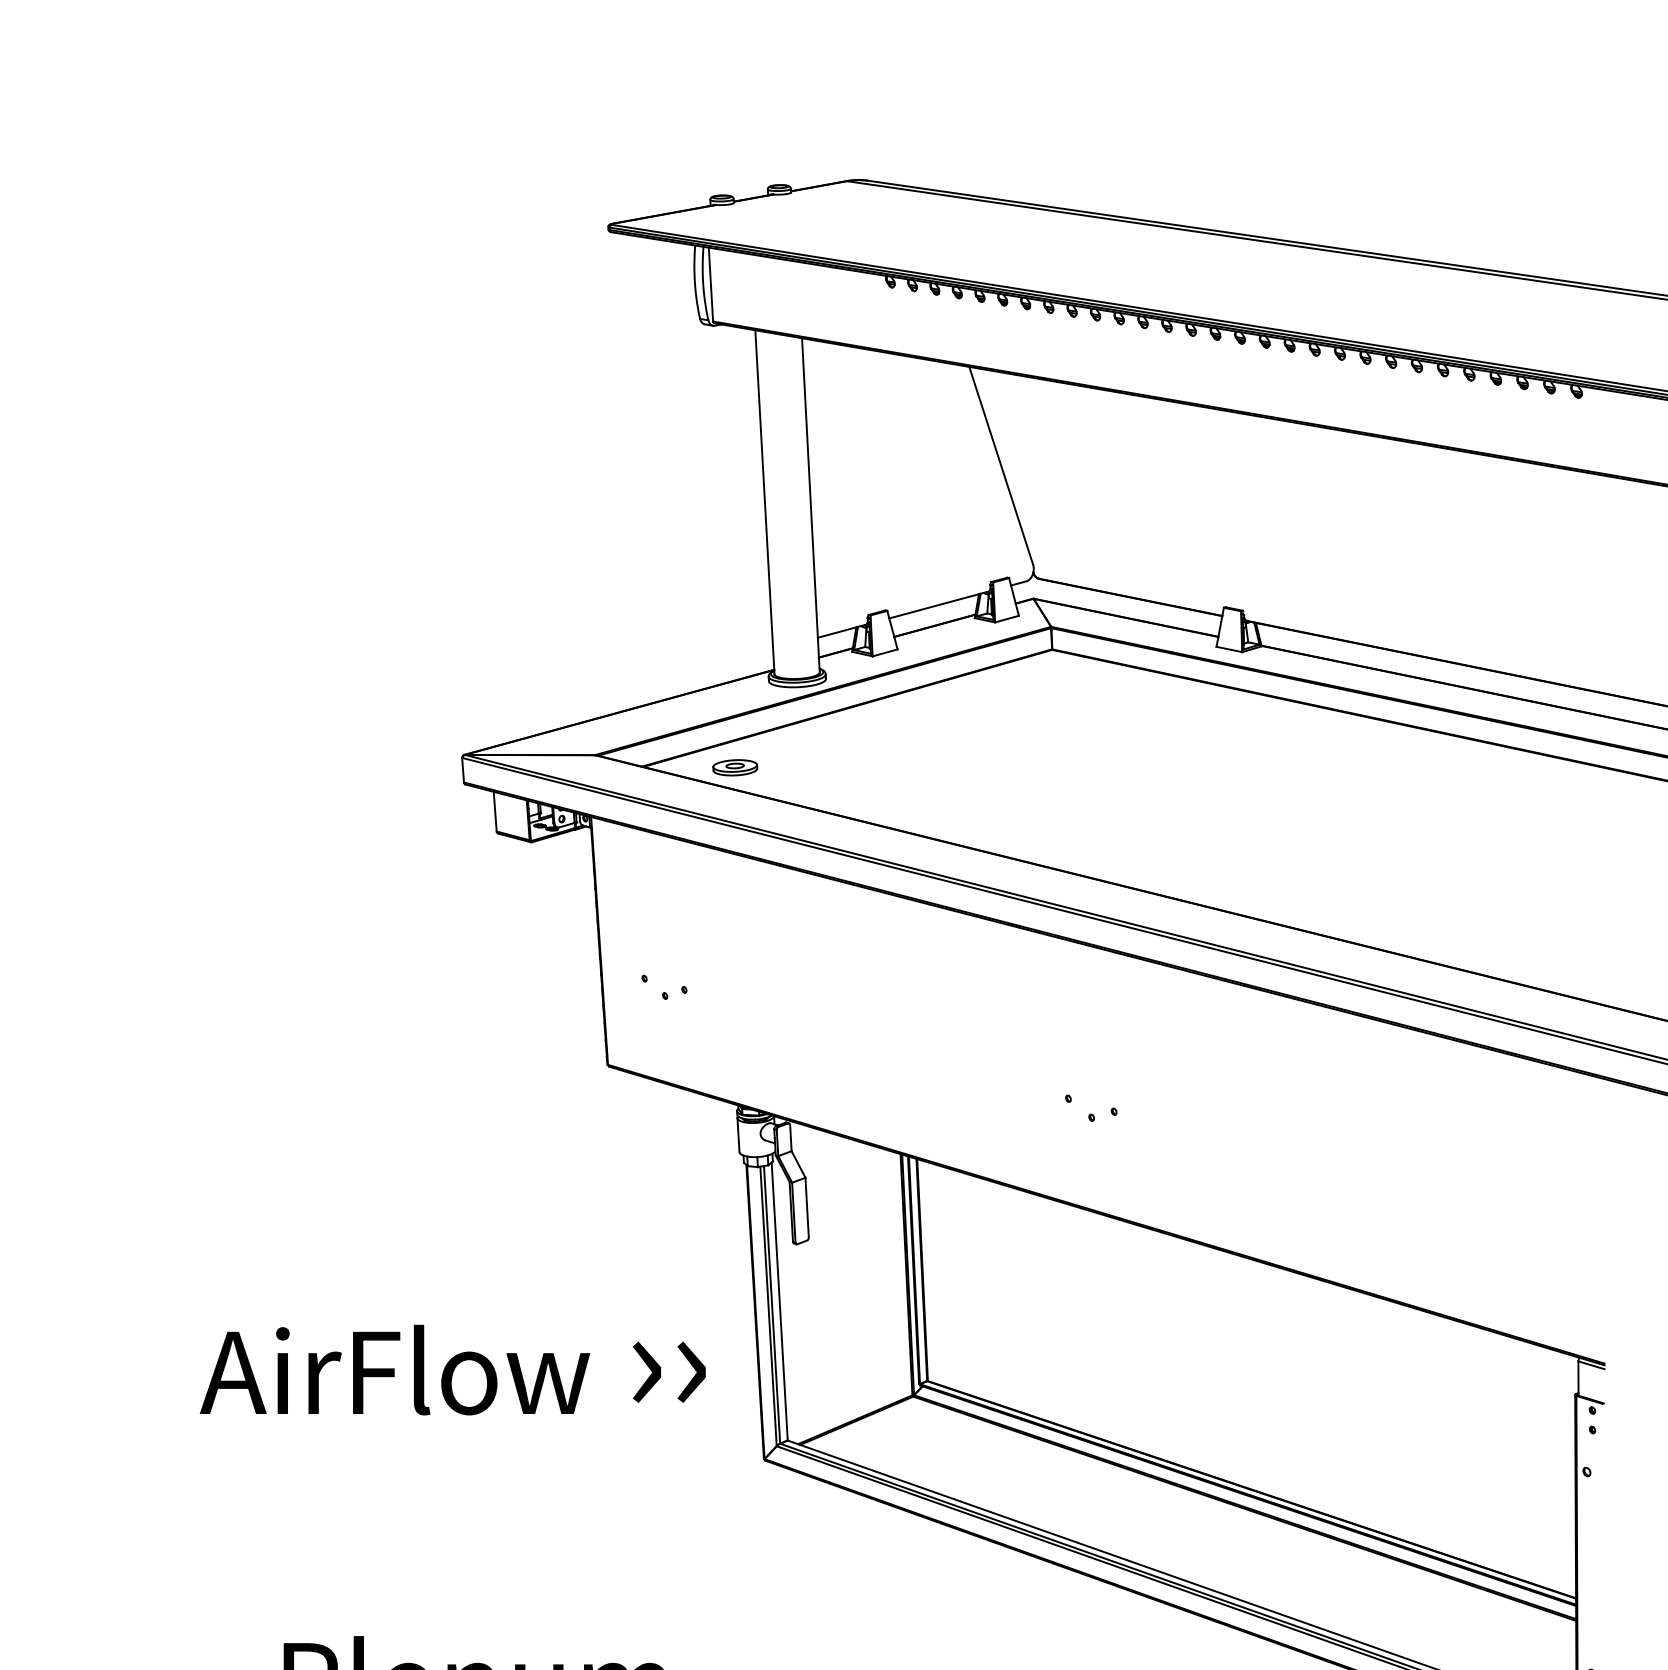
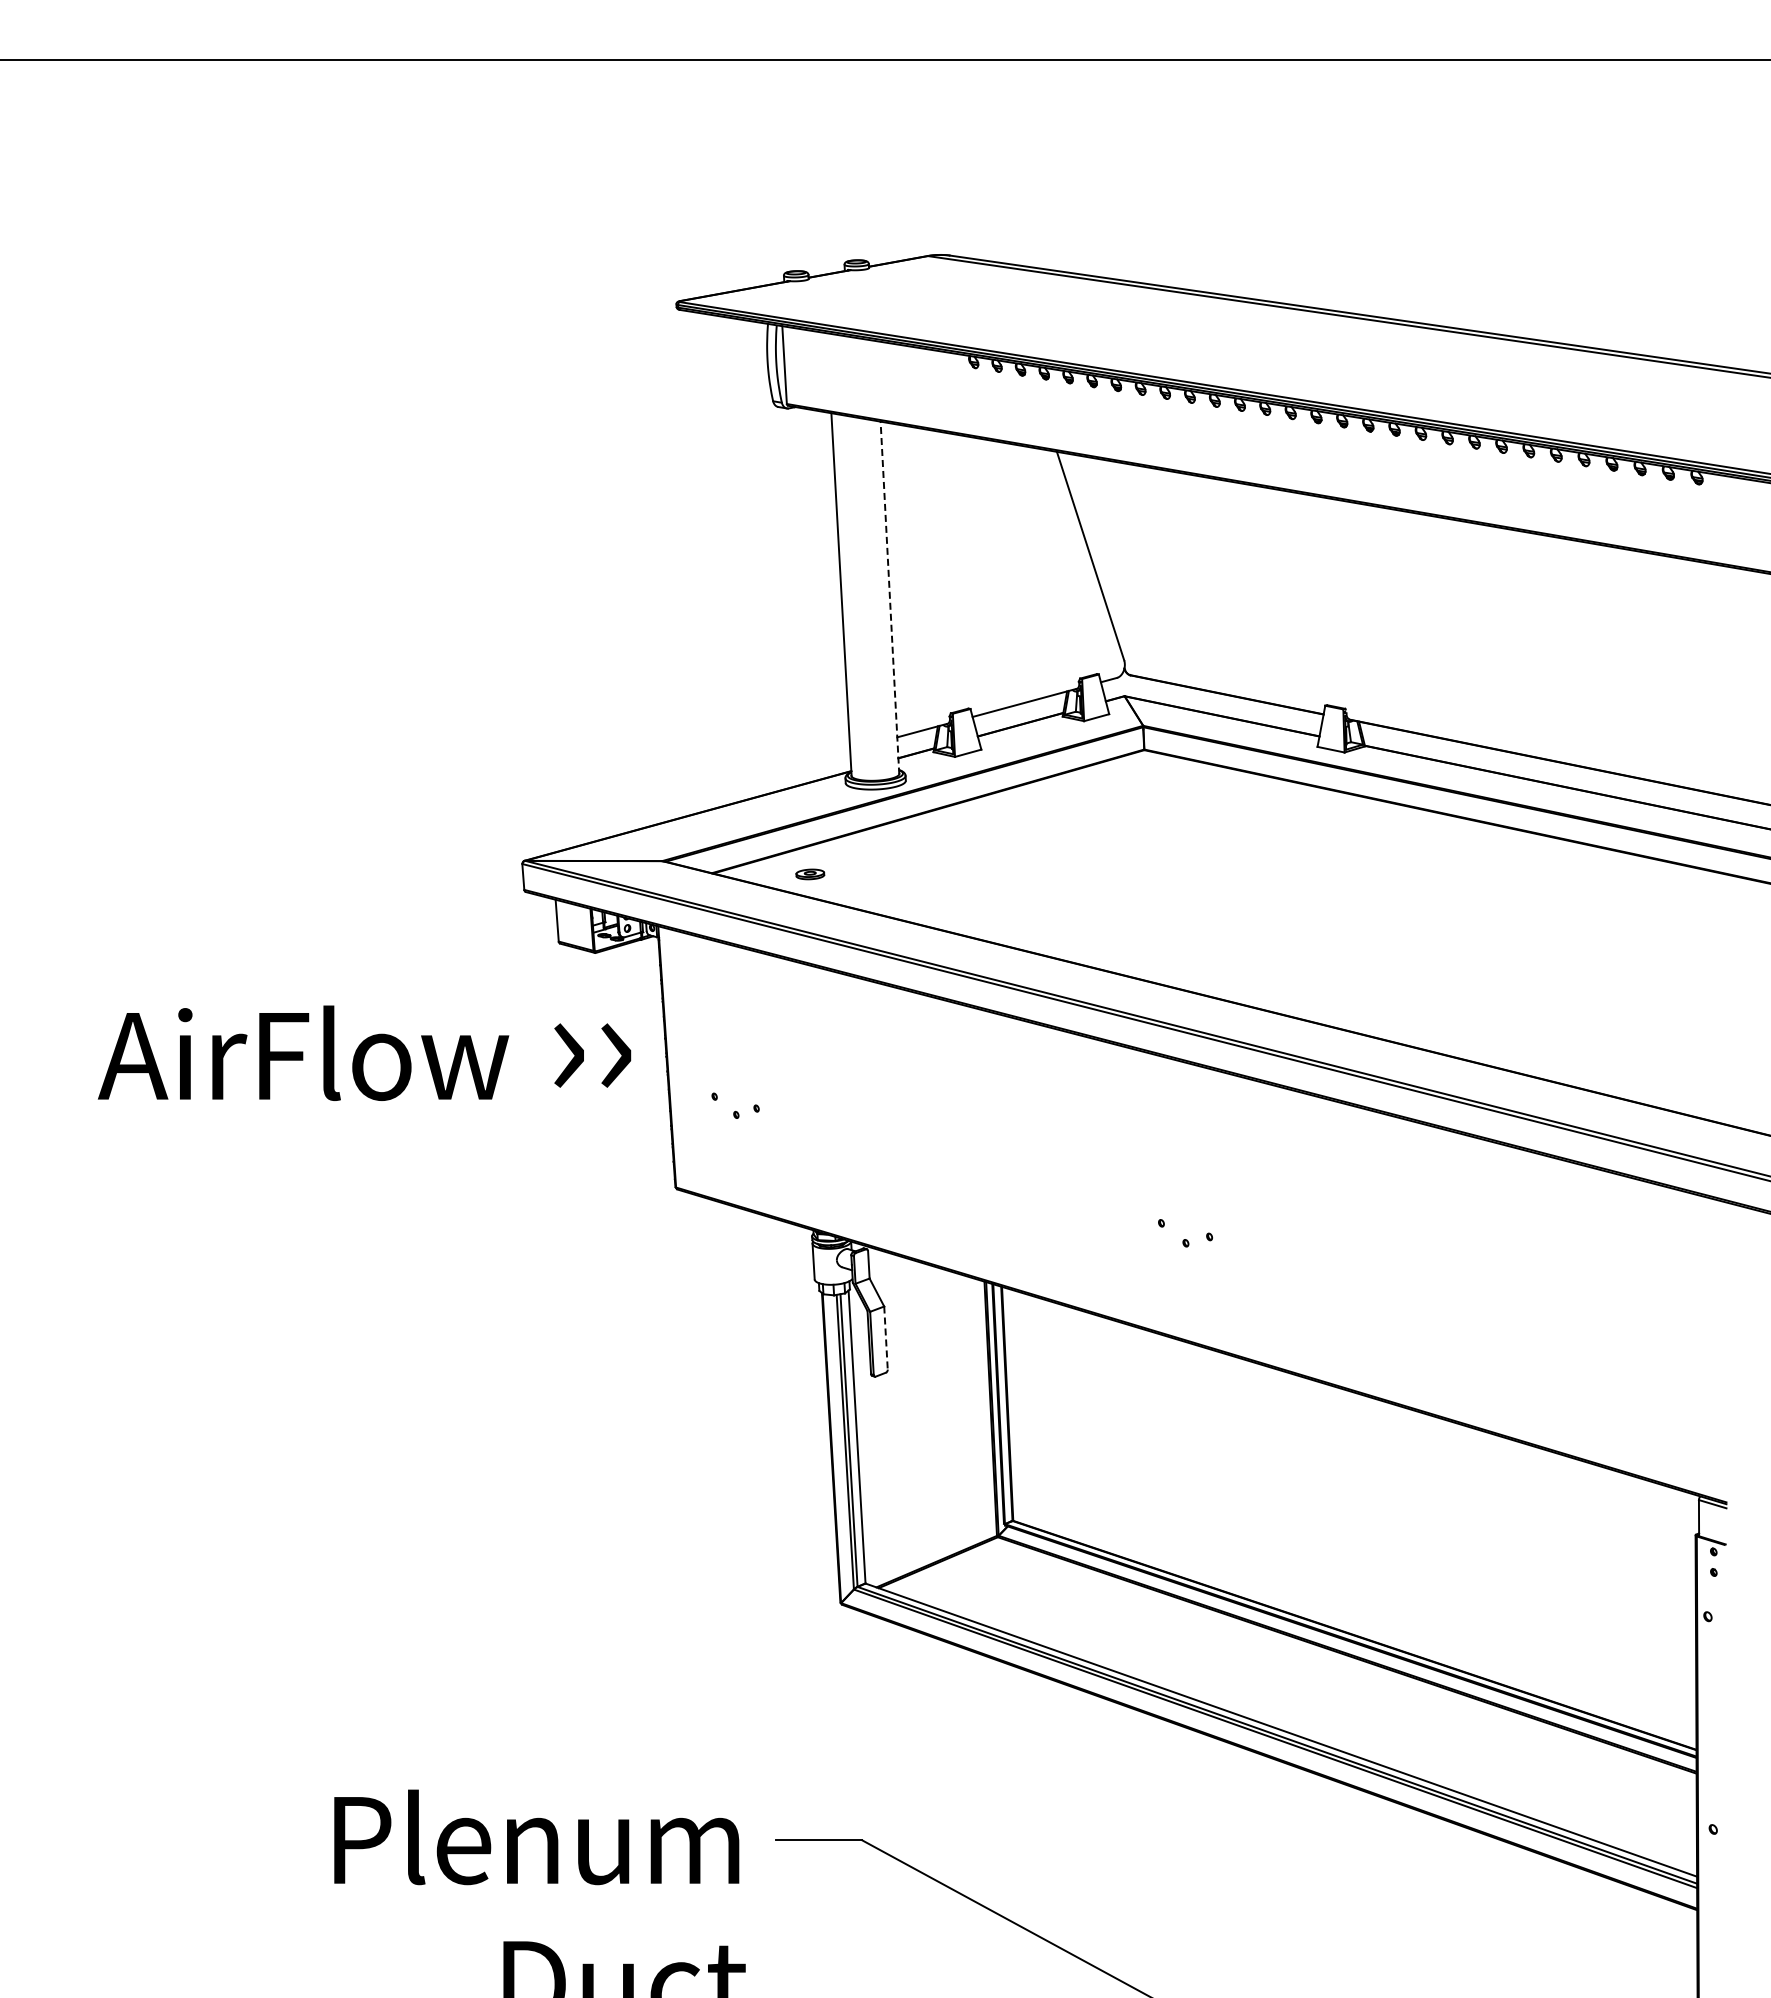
line: (810, 506) -> (889, 598), solid -> dashed
part: (735, 767) -> (810, 874), size x0.6
line: (806, 1208) -> (885, 1338), solid -> dashed
text: (452, 1369) -> (364, 1052), moved

